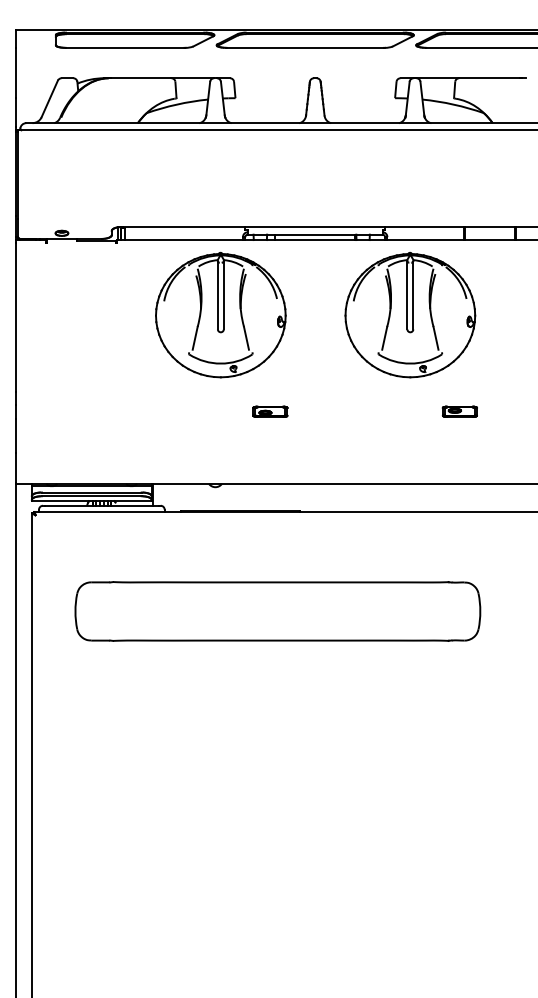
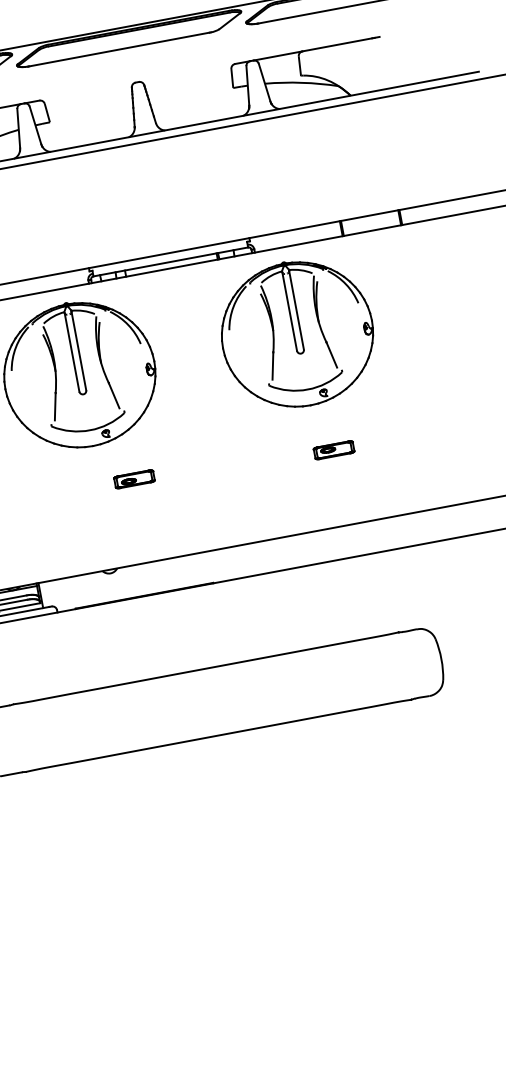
part: (270, 411) -> (134, 478), moved
part: (459, 411) -> (333, 450), moved

